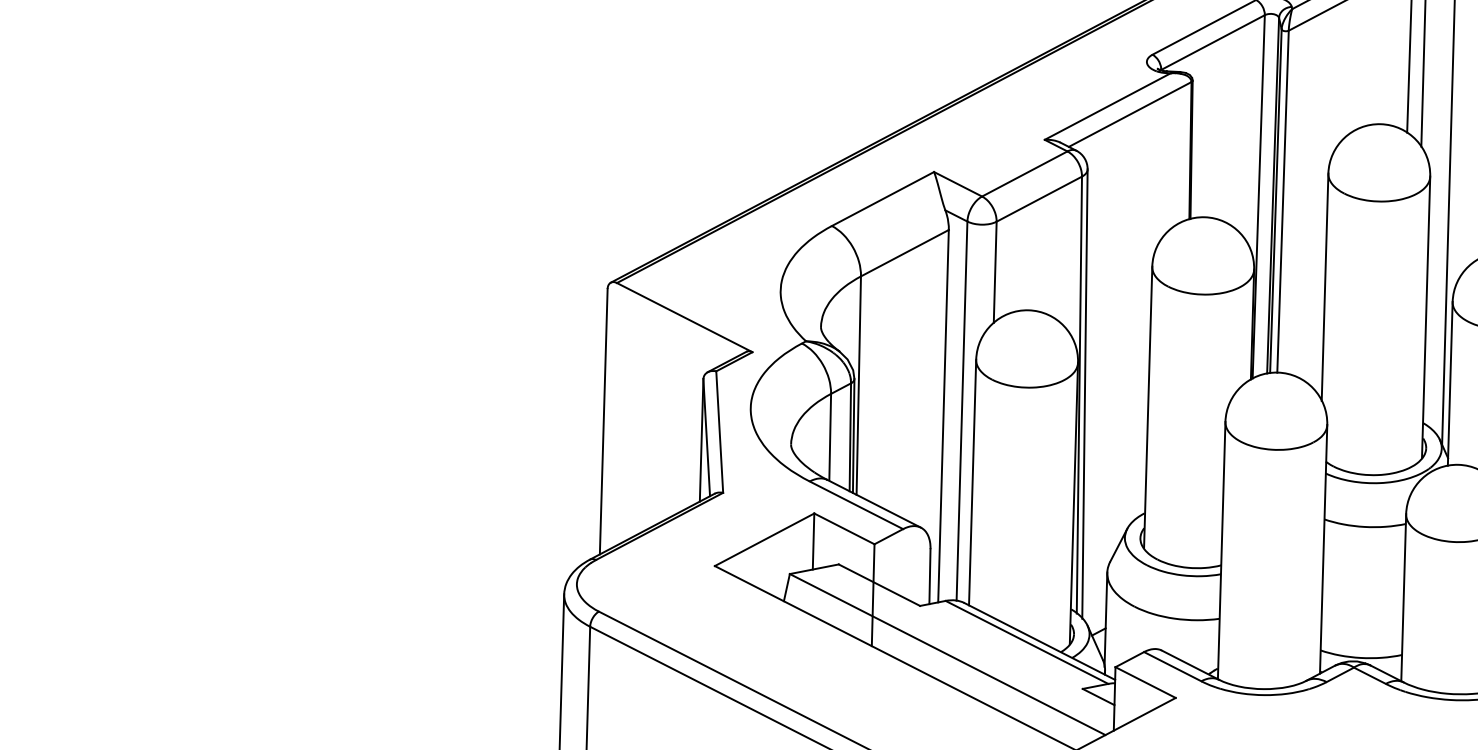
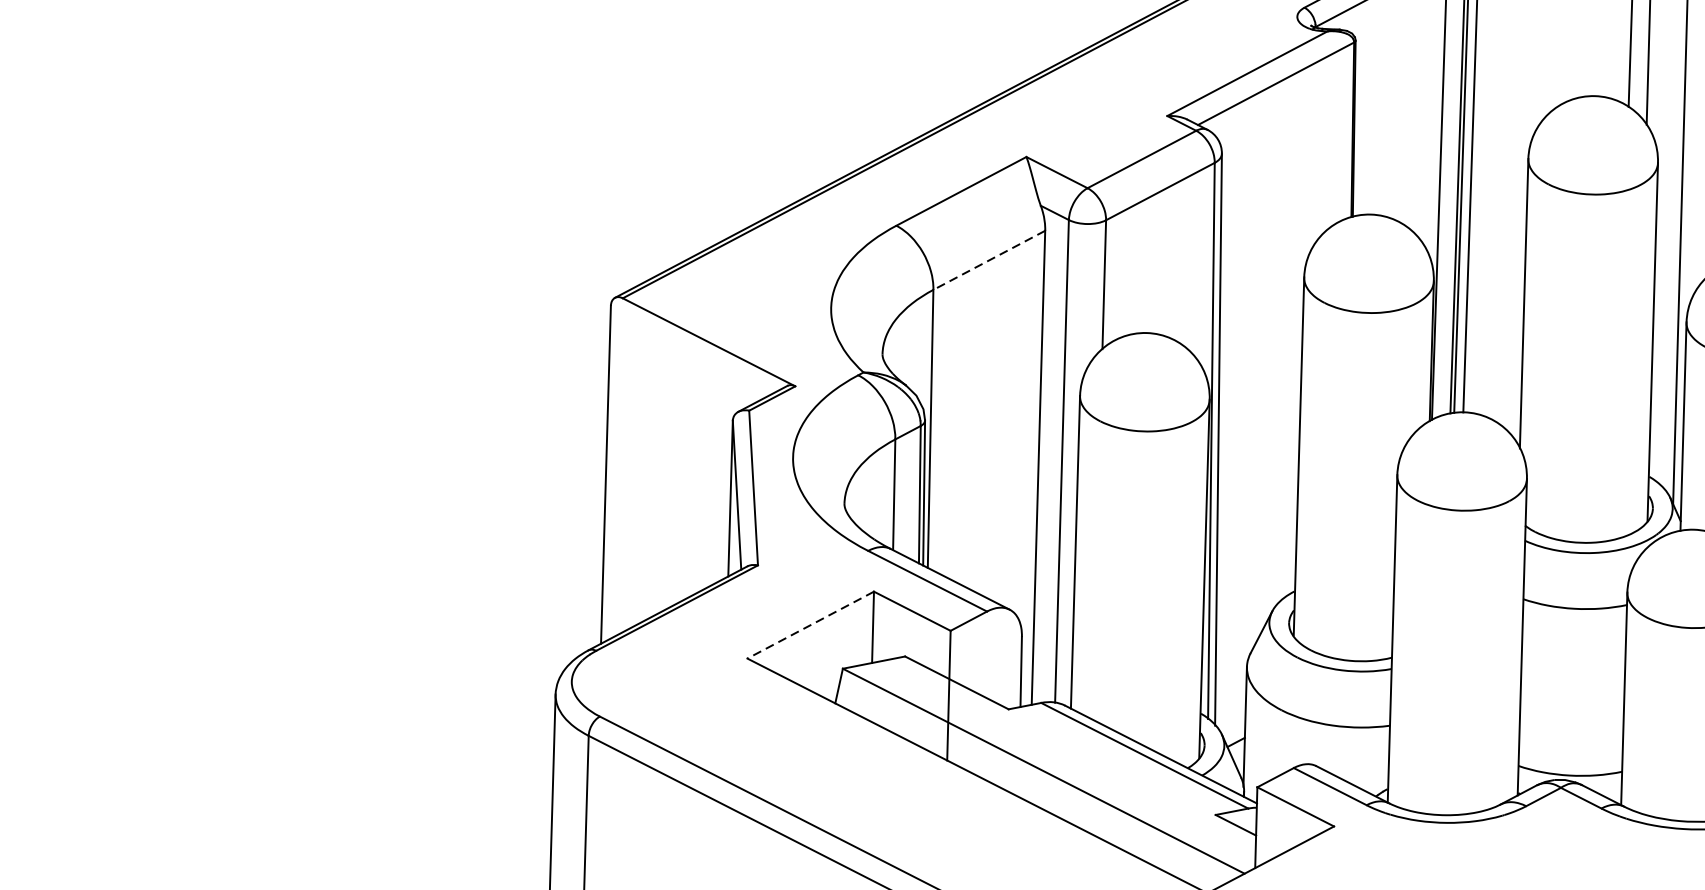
line: (904, 253) -> (988, 260), solid -> dashed
line: (764, 540) -> (810, 626), solid -> dashed

